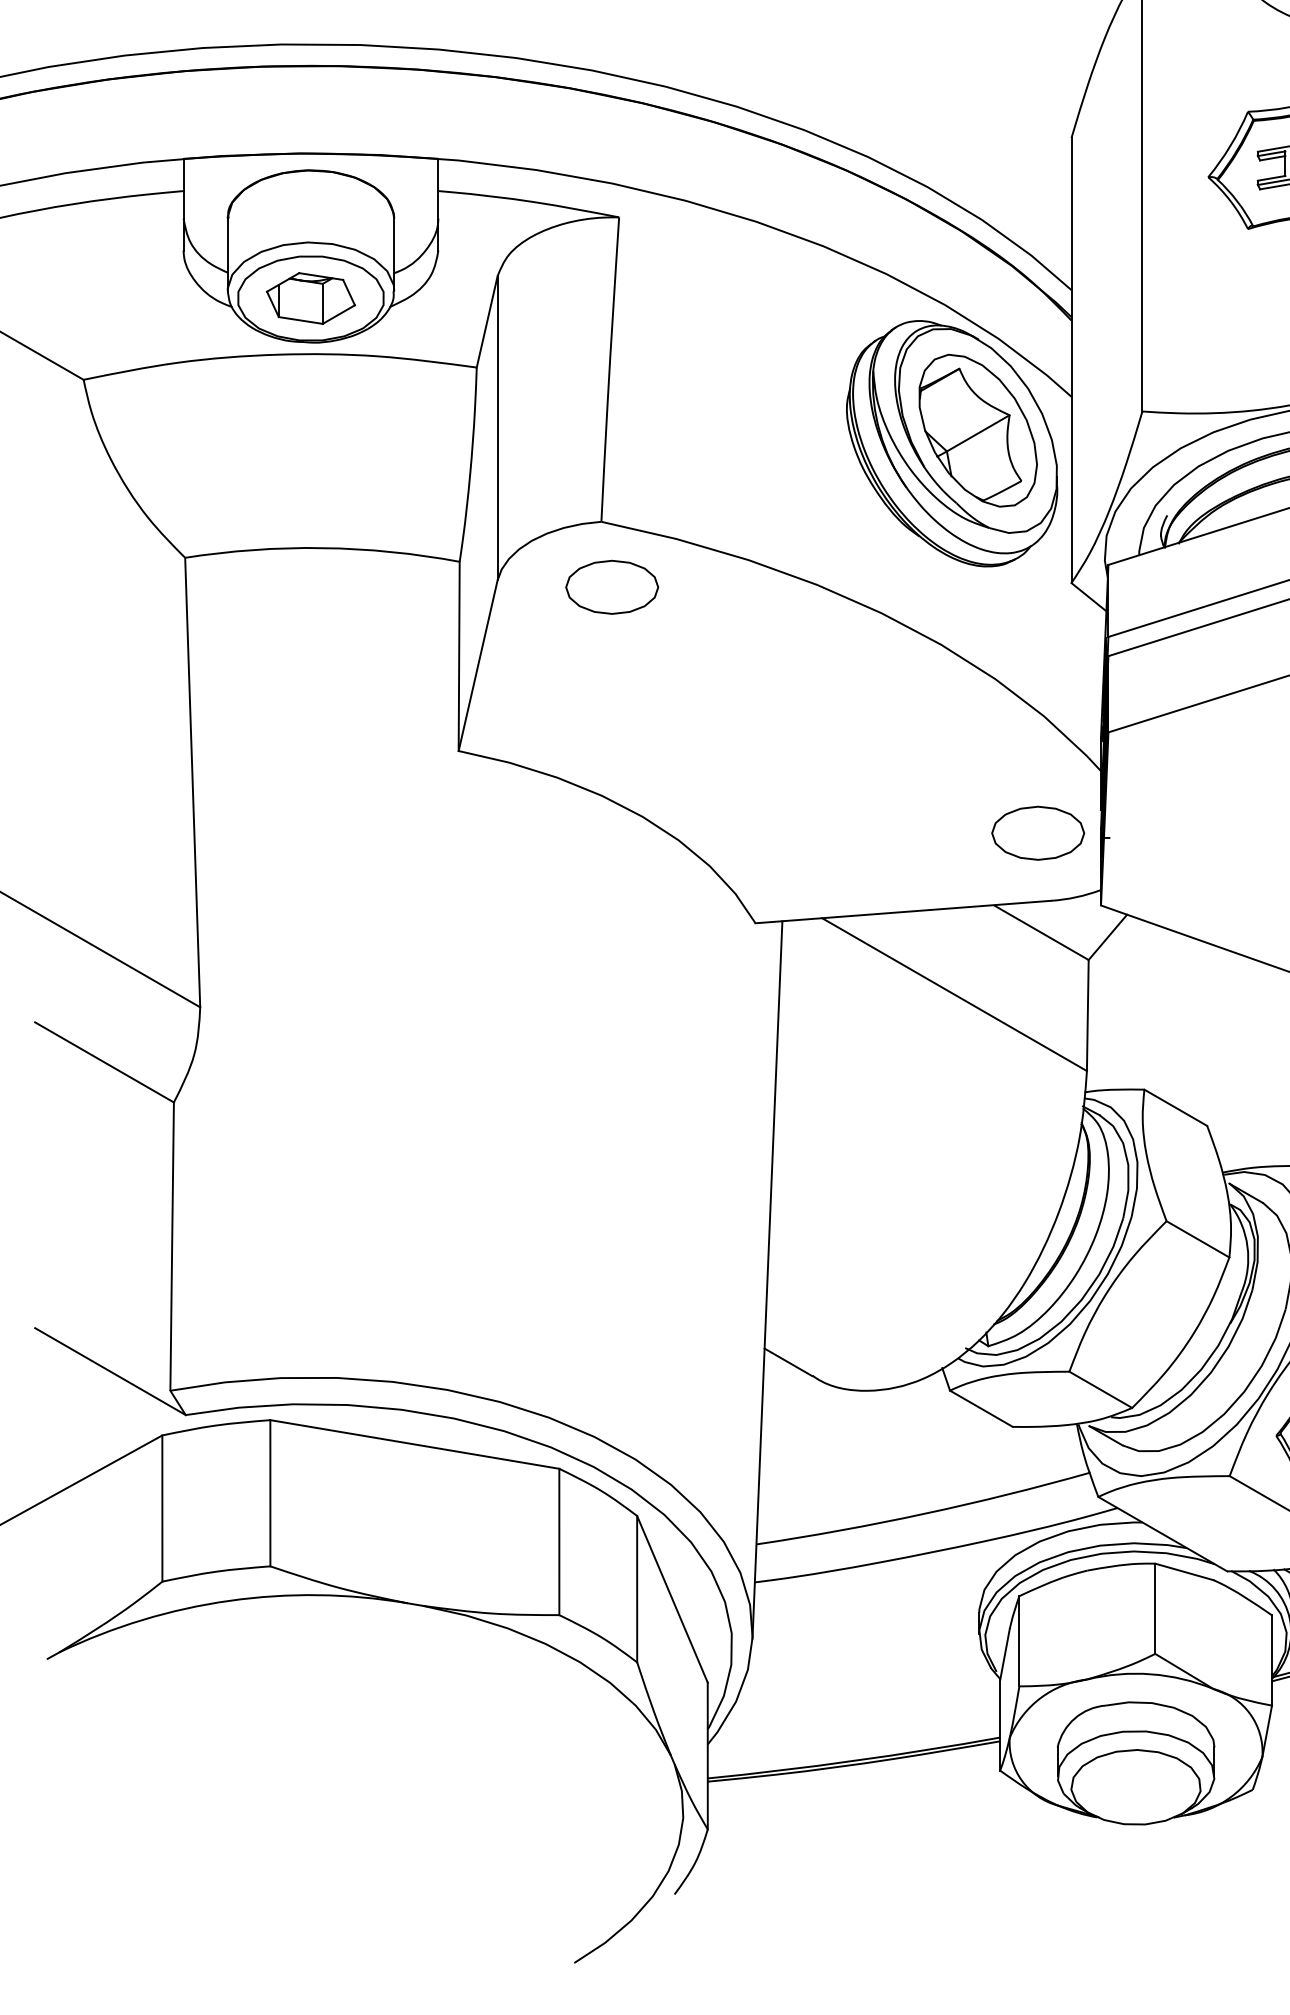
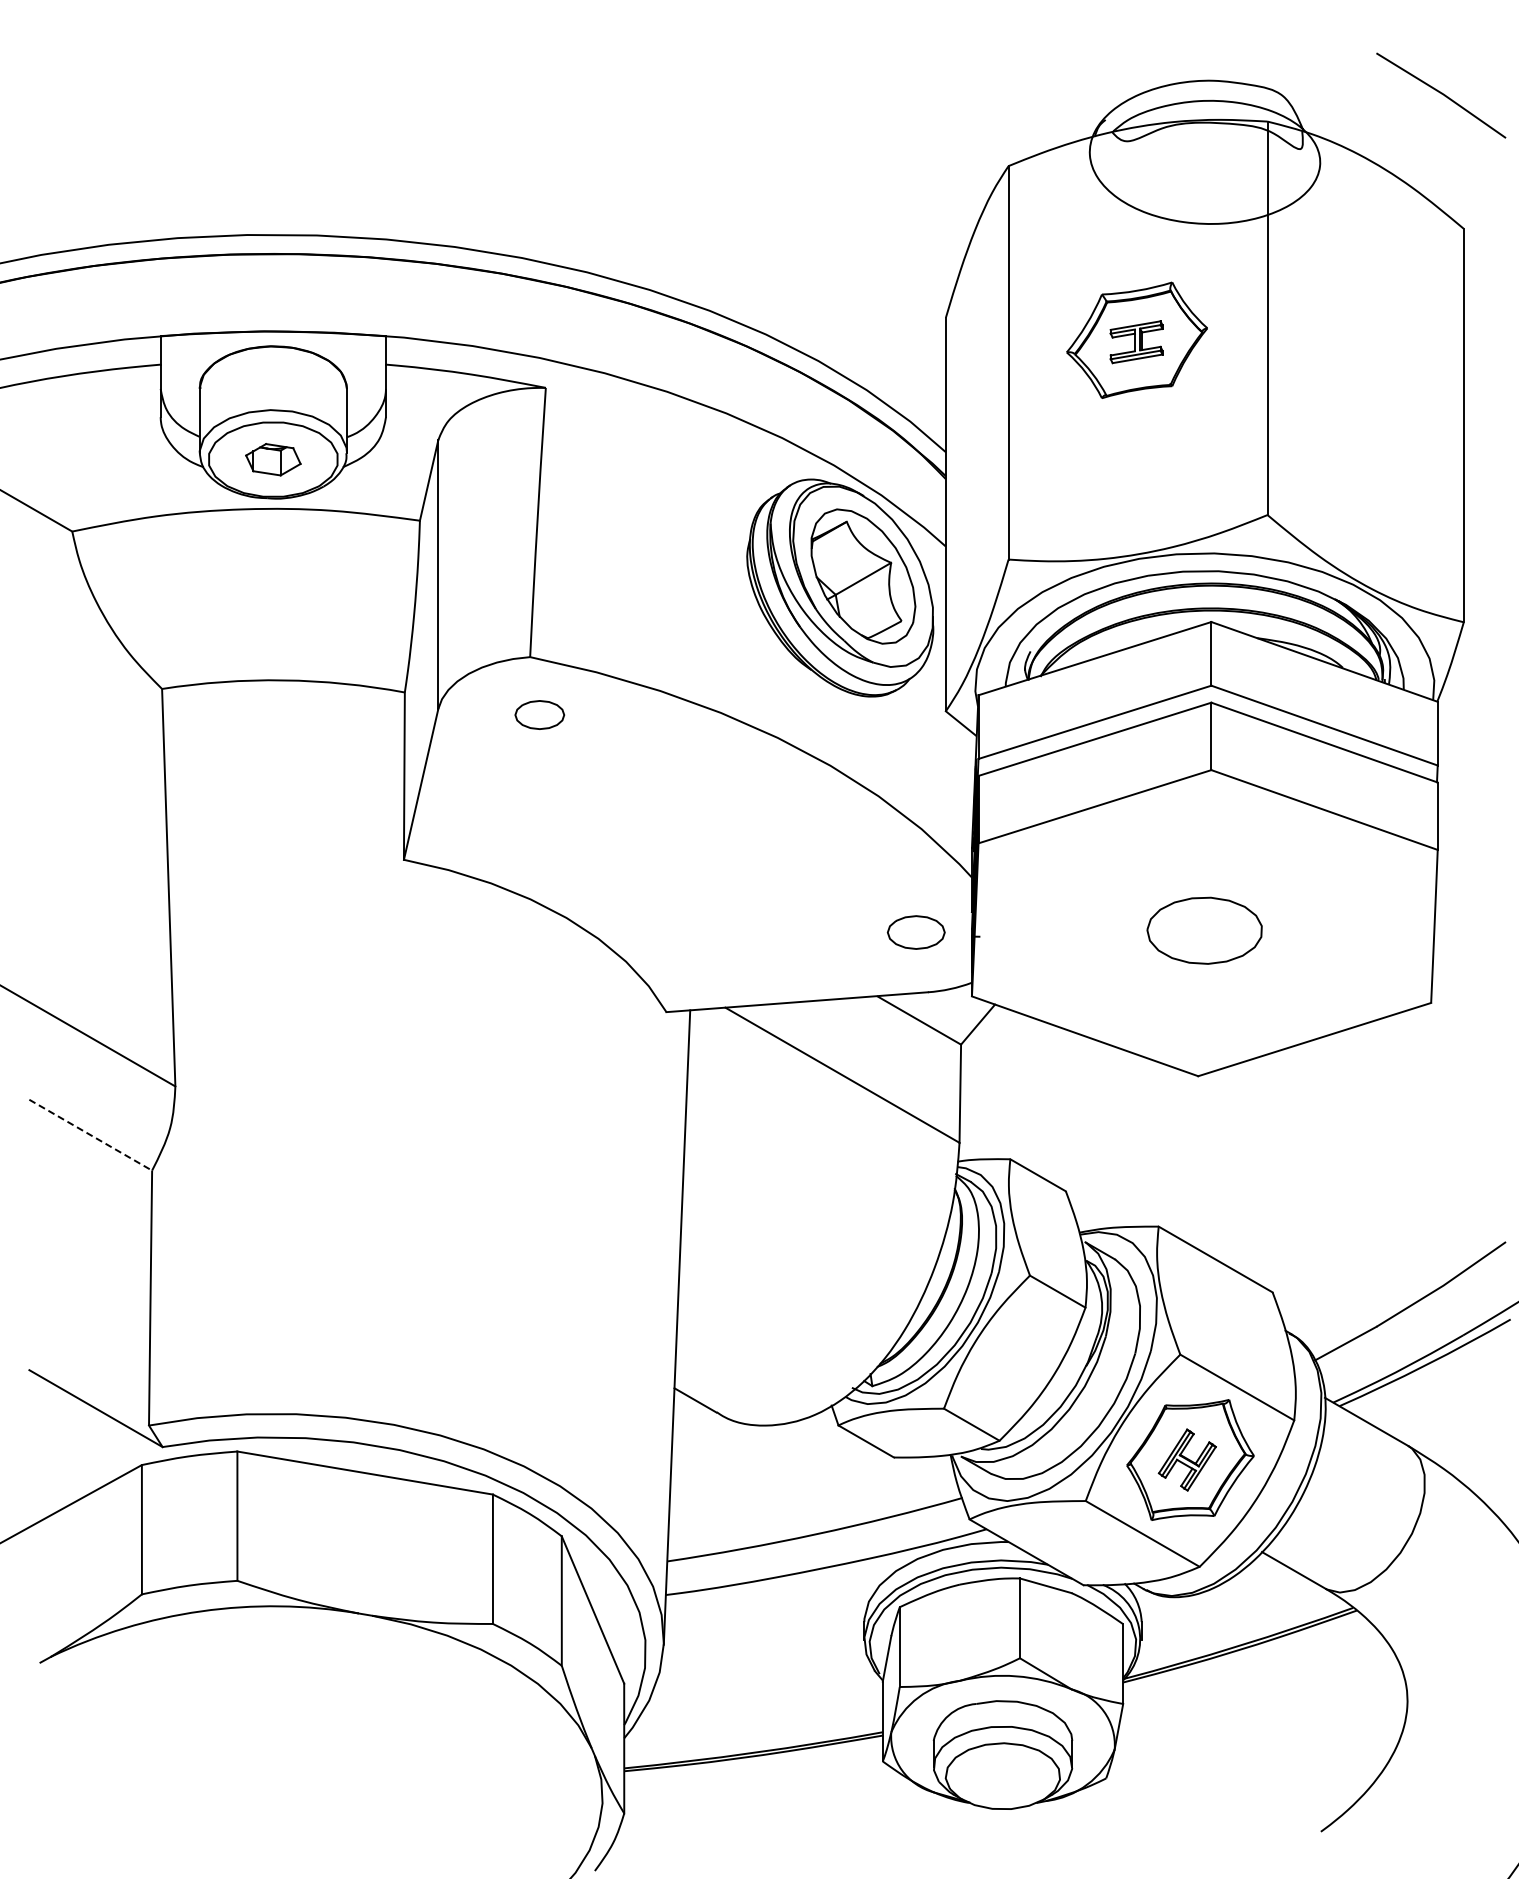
part: (311, 298) -> (273, 459), size x0.7
part: (611, 586) -> (539, 714), size x0.6
part: (1037, 833) -> (915, 932), size x0.7
line: (104, 1062) -> (90, 1135), solid -> dashed

